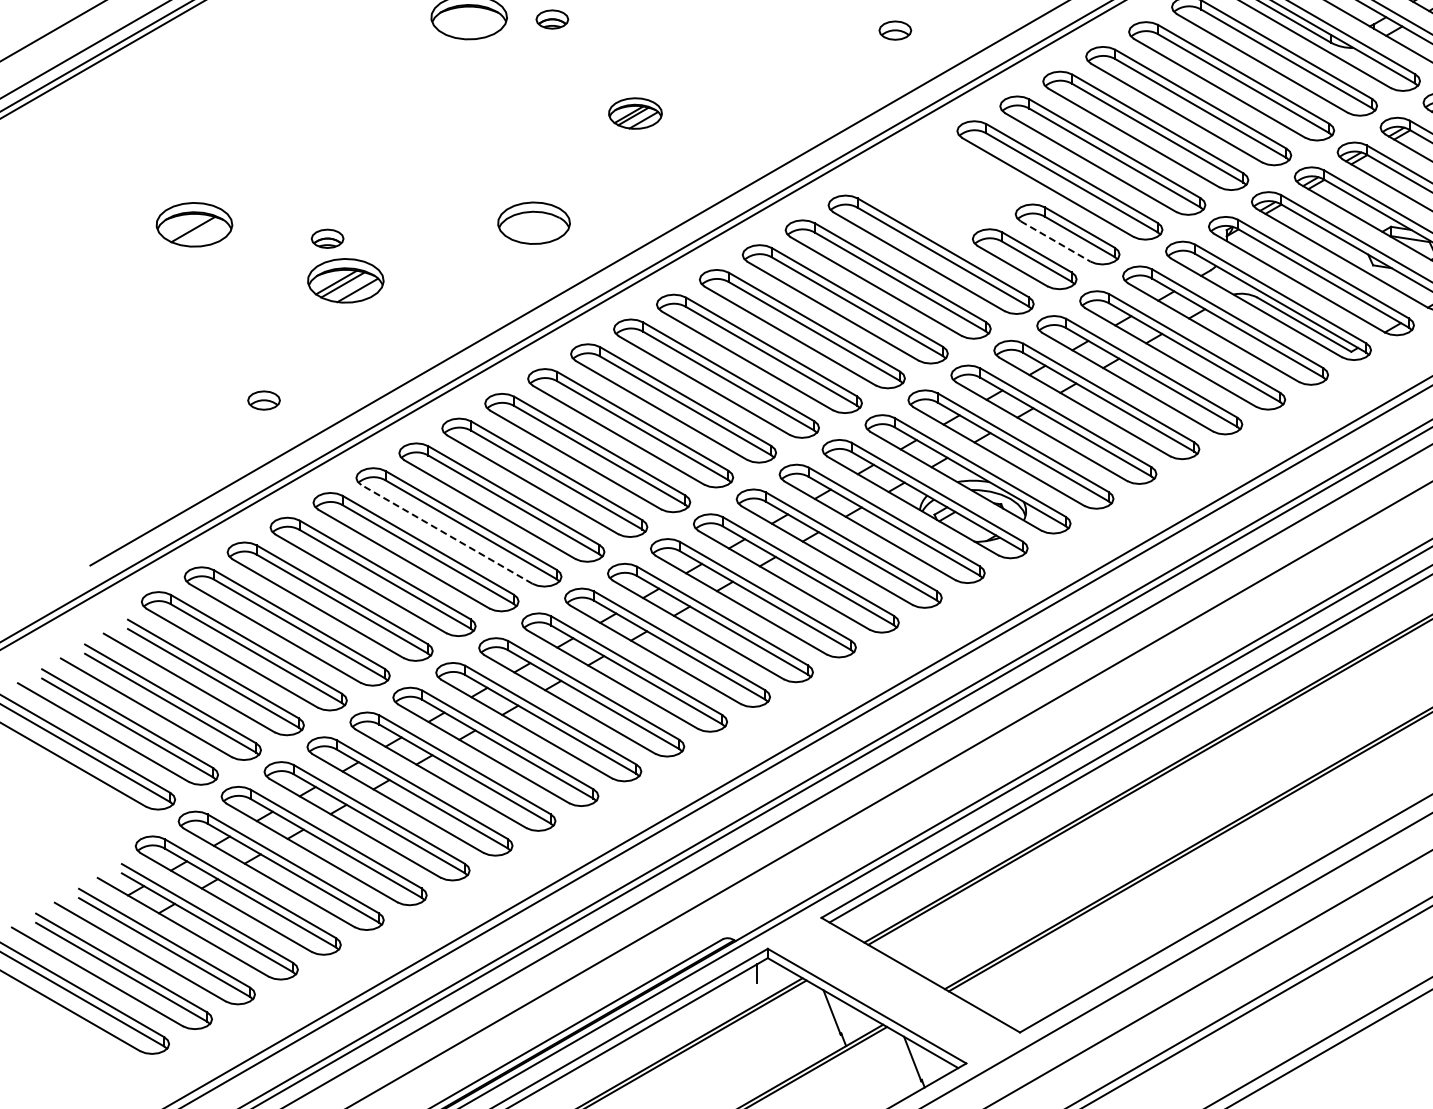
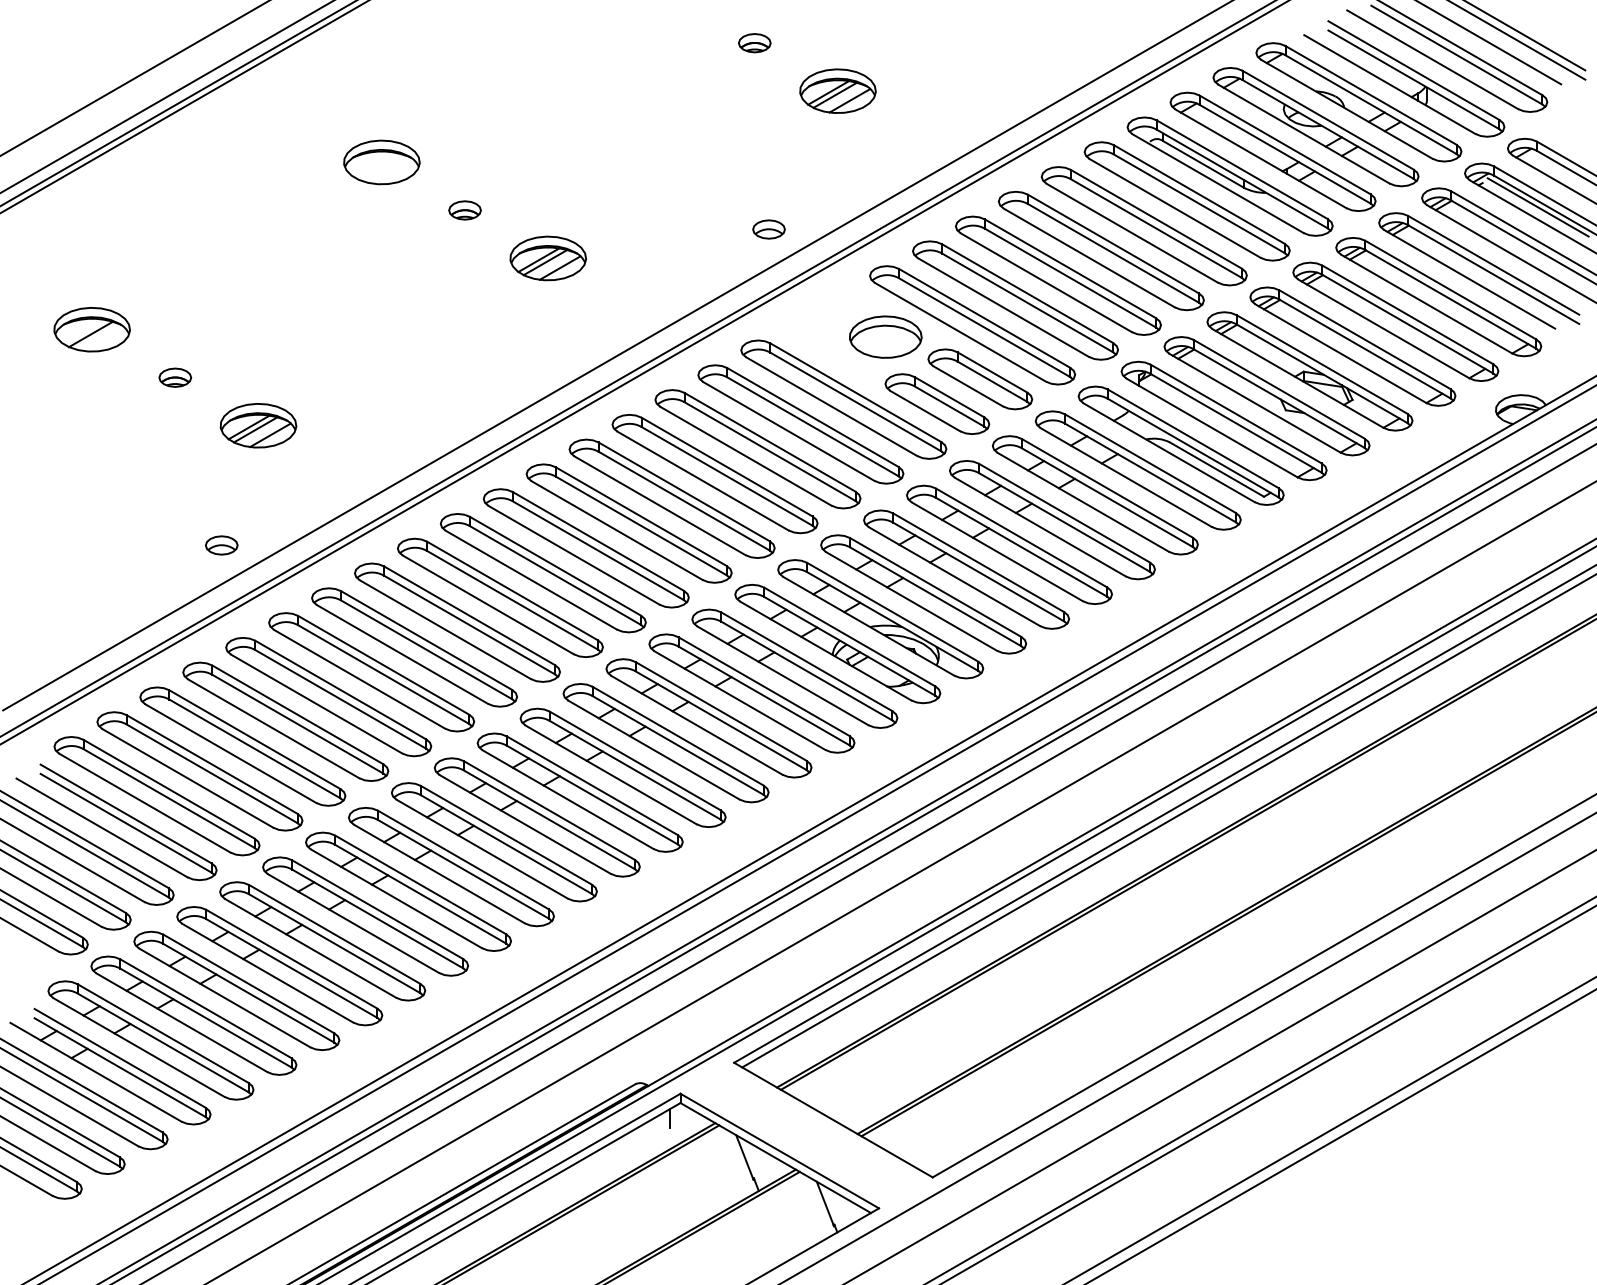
part: (551, 19) -> (464, 210), moved
part: (894, 30) -> (768, 229), moved
part: (634, 113) -> (547, 258), size x1.43
part: (533, 222) -> (885, 336), moved
part: (193, 224) -> (91, 329), moved
part: (327, 238) -> (175, 377), moved
line: (1055, 241) -> (968, 386), dashed -> solid
part: (263, 400) -> (221, 545), moved
line: (446, 534) -> (359, 679), dashed -> solid

